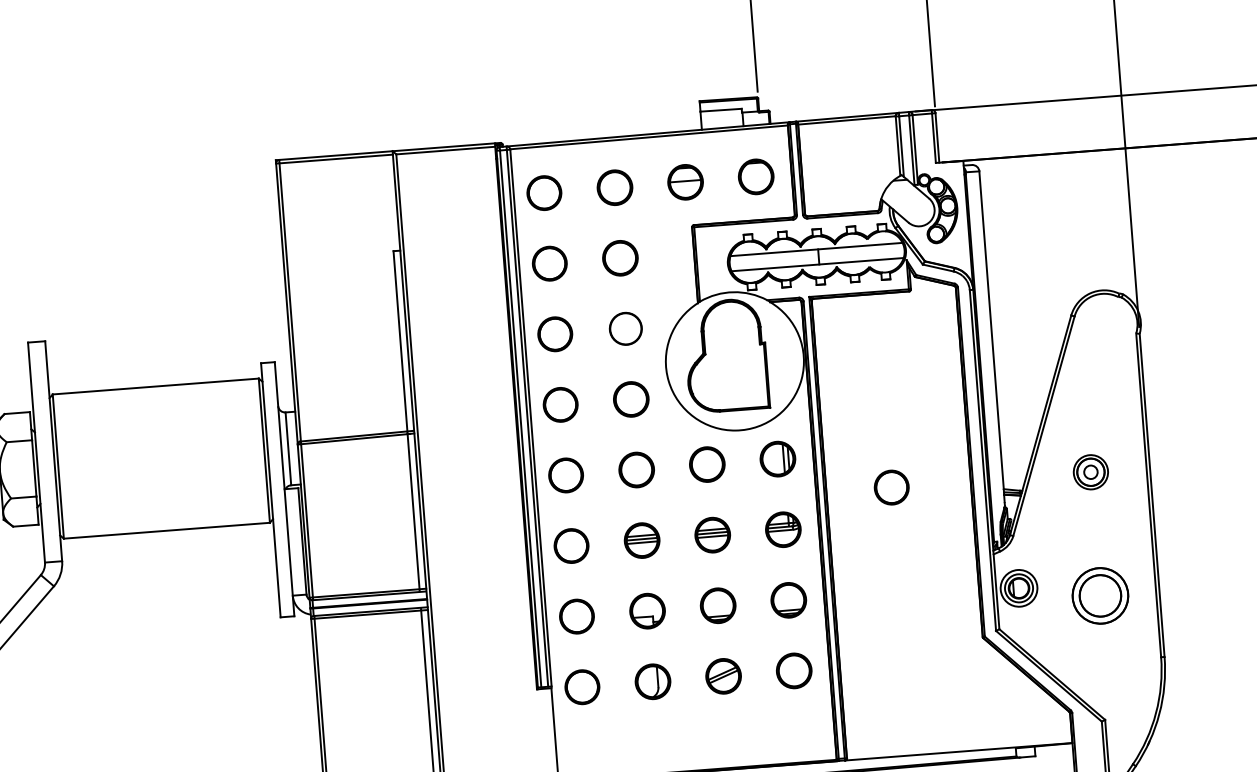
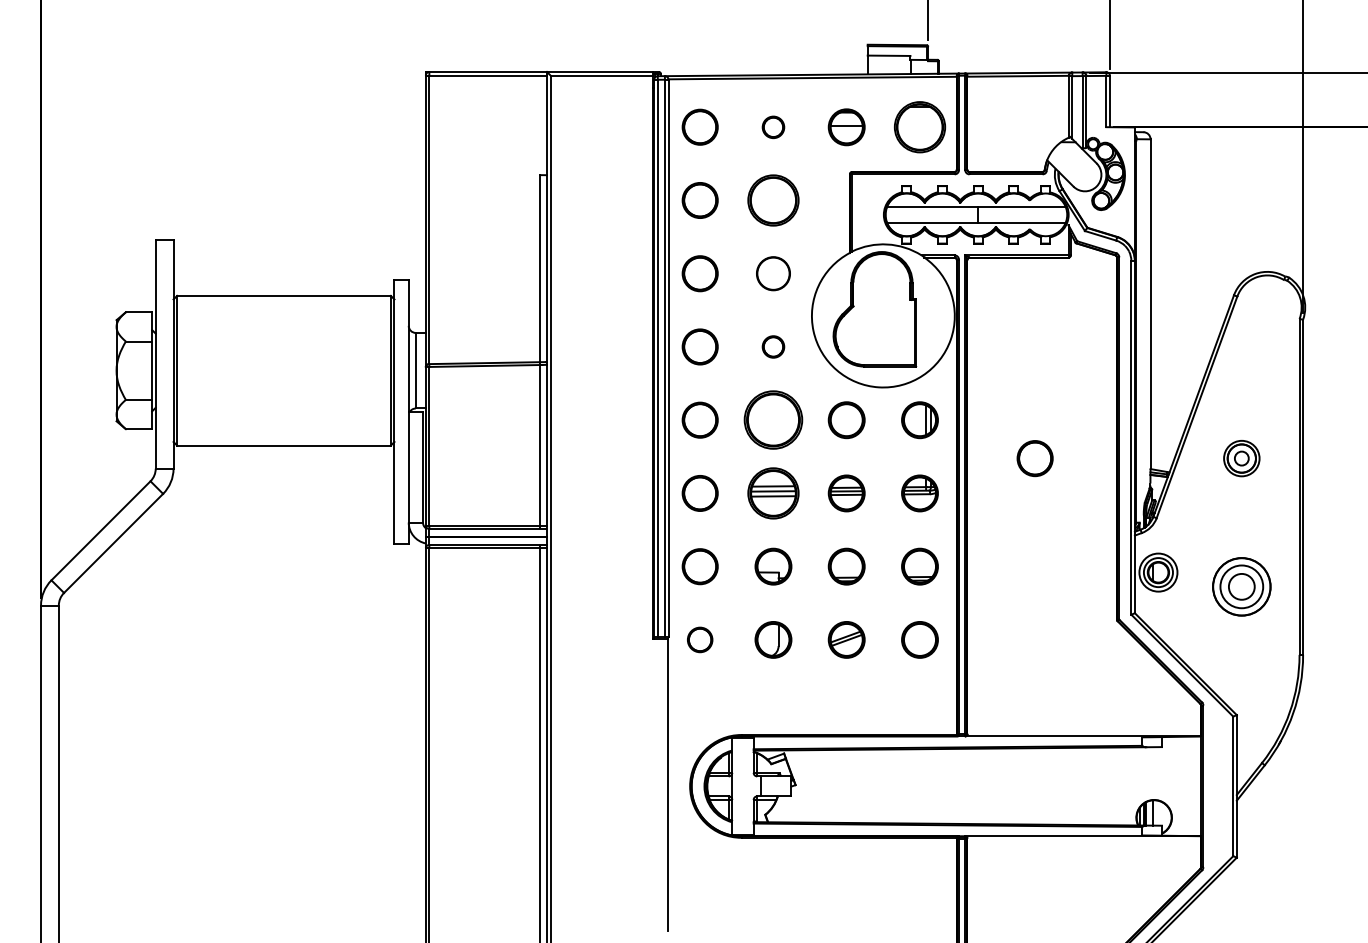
part: (755, 177) -> (919, 127), size x1.4
part: (615, 187) -> (773, 127), size x0.6
part: (620, 258) -> (773, 200), size x1.4
part: (631, 398) -> (773, 346), size x0.6
part: (636, 470) -> (773, 420), size x1.6
part: (642, 540) -> (773, 493), size x1.4
circle: (1100, 595) -> (1241, 586), size x0.6
part: (581, 686) -> (699, 639), size x0.7

